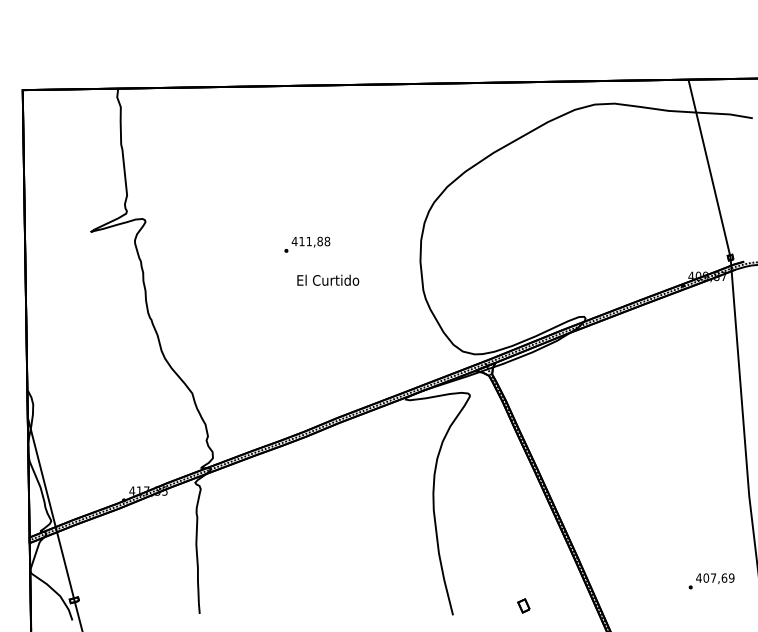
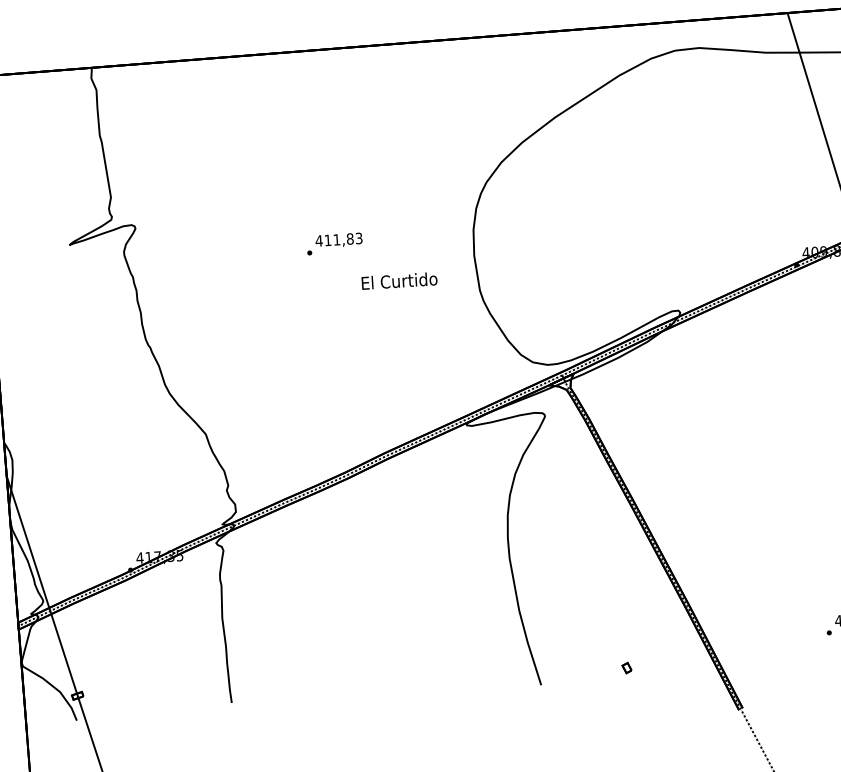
text: (327, 241) -> (359, 238), 411,88 -> 411,83
text: (328, 279) -> (399, 279), moved
part: (523, 605) -> (626, 667), size x0.62

